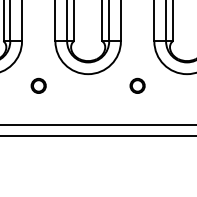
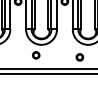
part: (39, 86) -> (36, 55), moved
part: (136, 86) -> (79, 57), moved

